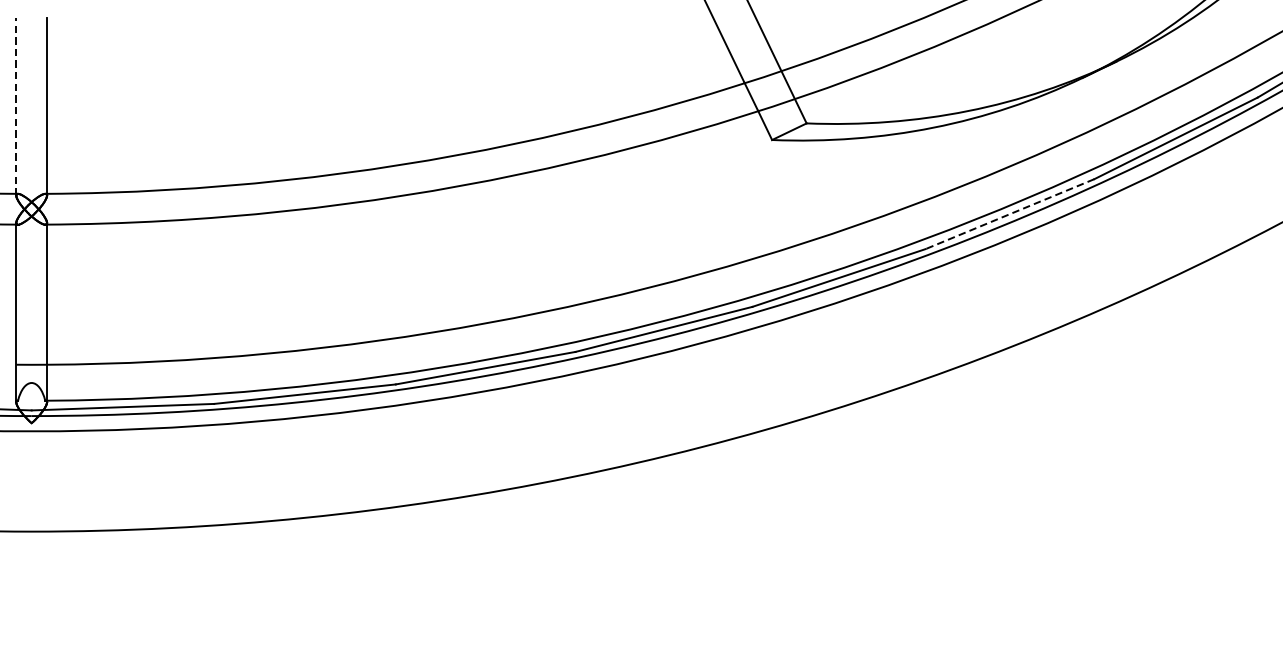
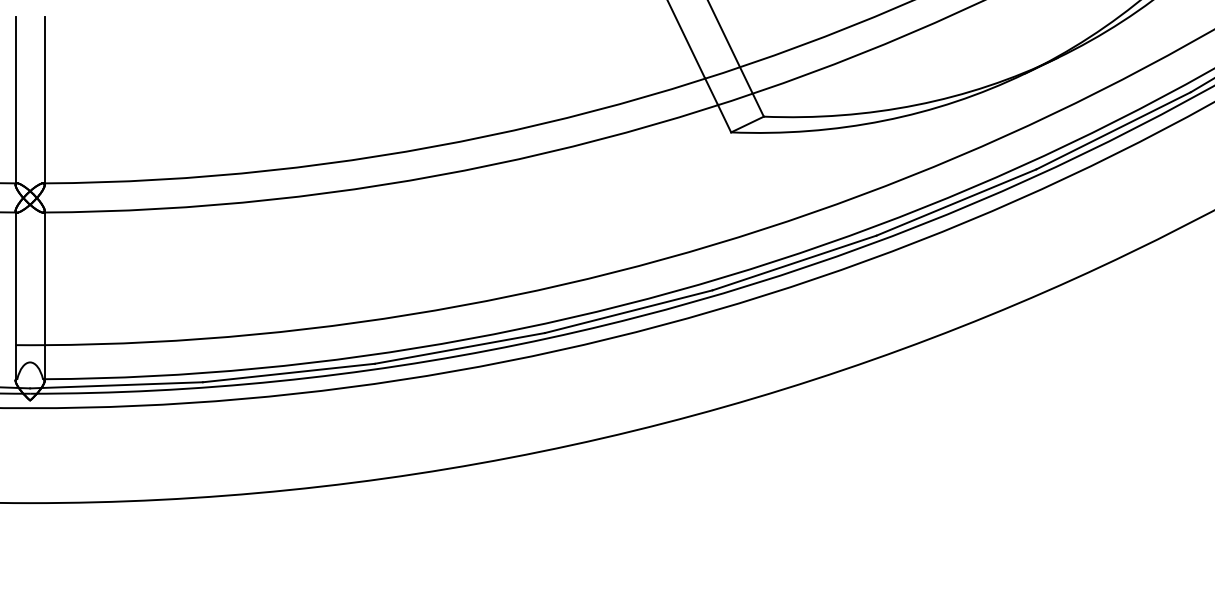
line: (16, 106) -> (15, 100), dashed -> solid
line: (1009, 214) -> (955, 202), dashed -> solid

